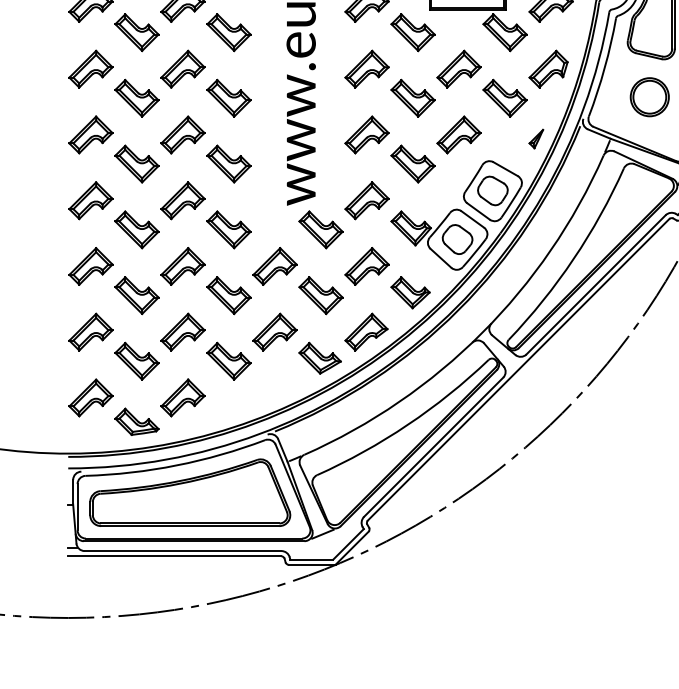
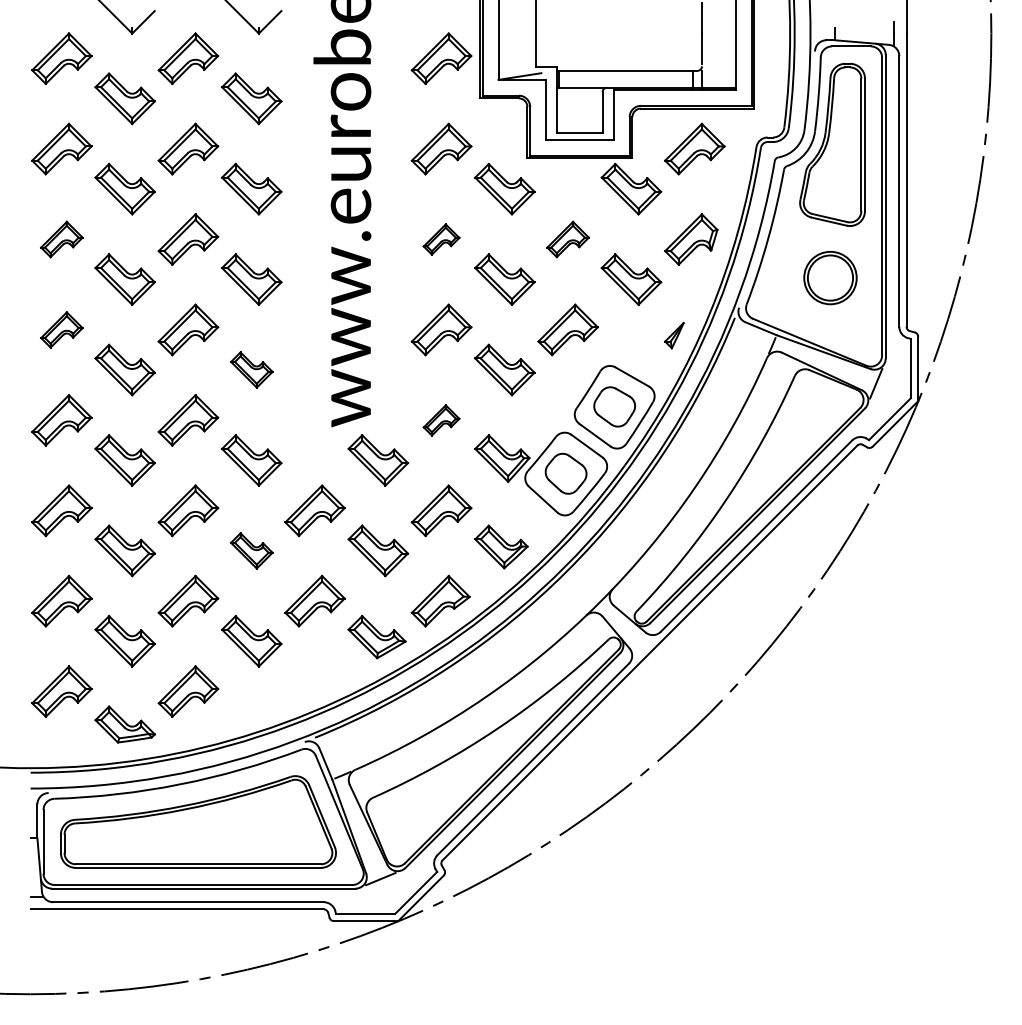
part: (90, 69) -> (61, 239), size x0.7
part: (366, 69) -> (441, 239), size x0.6
part: (458, 69) -> (567, 239), size x0.7
part: (90, 134) -> (61, 329), size x0.7
part: (228, 163) -> (251, 369), size x0.7
part: (366, 200) -> (441, 420), size x0.6
part: (228, 295) -> (251, 550), size x0.7

